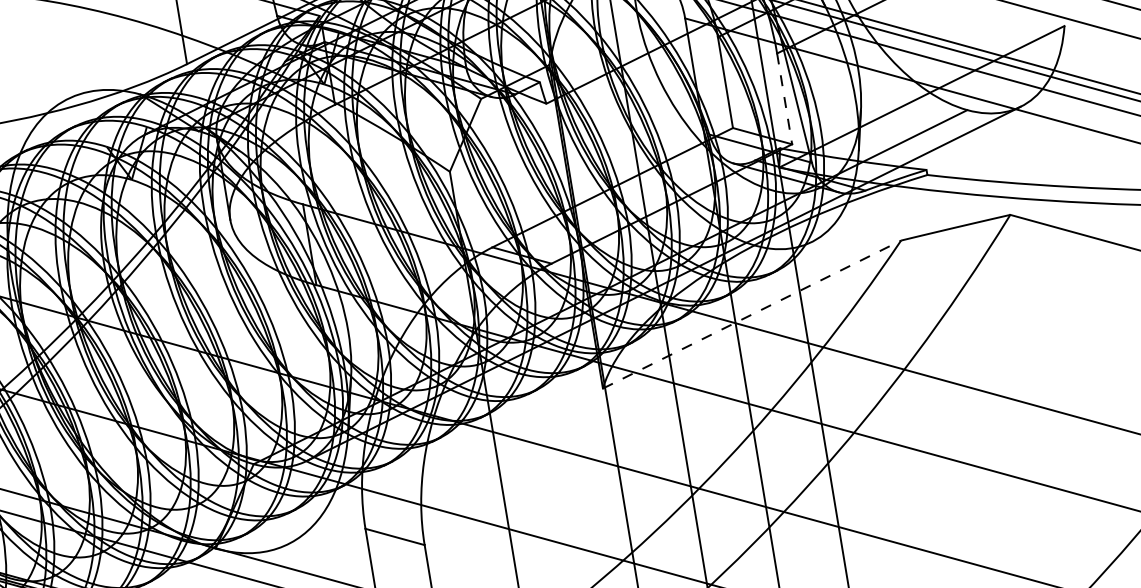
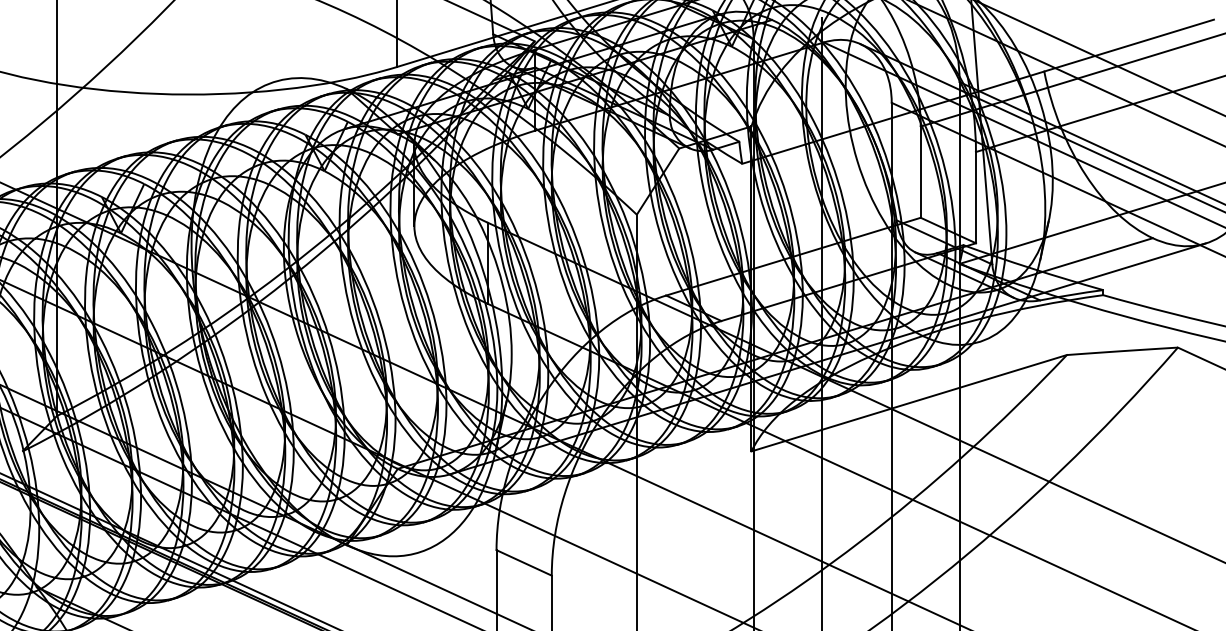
line: (784, 98) -> (975, 197), dashed -> solid
line: (752, 314) -> (909, 403), dashed -> solid

